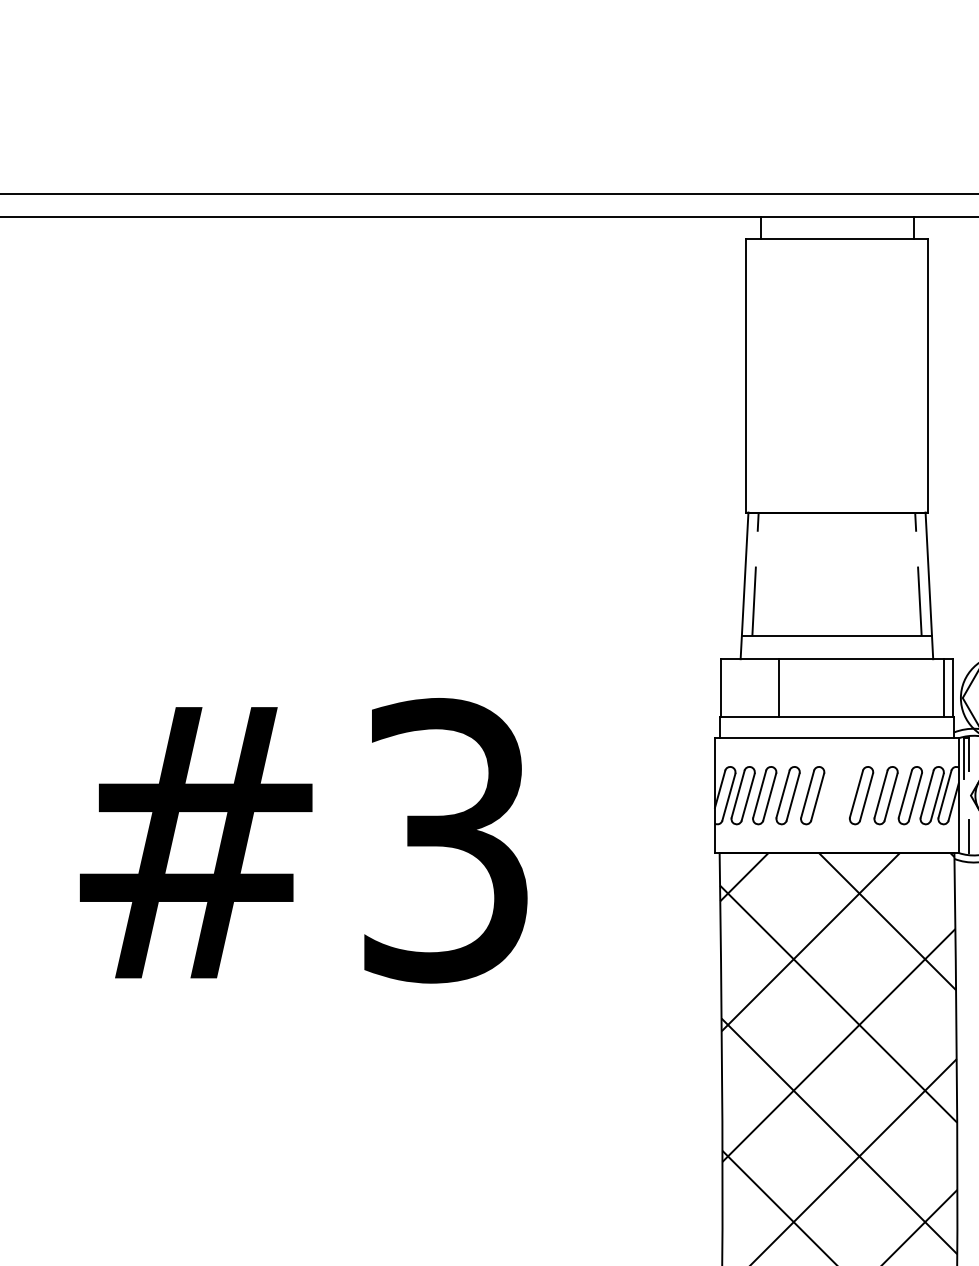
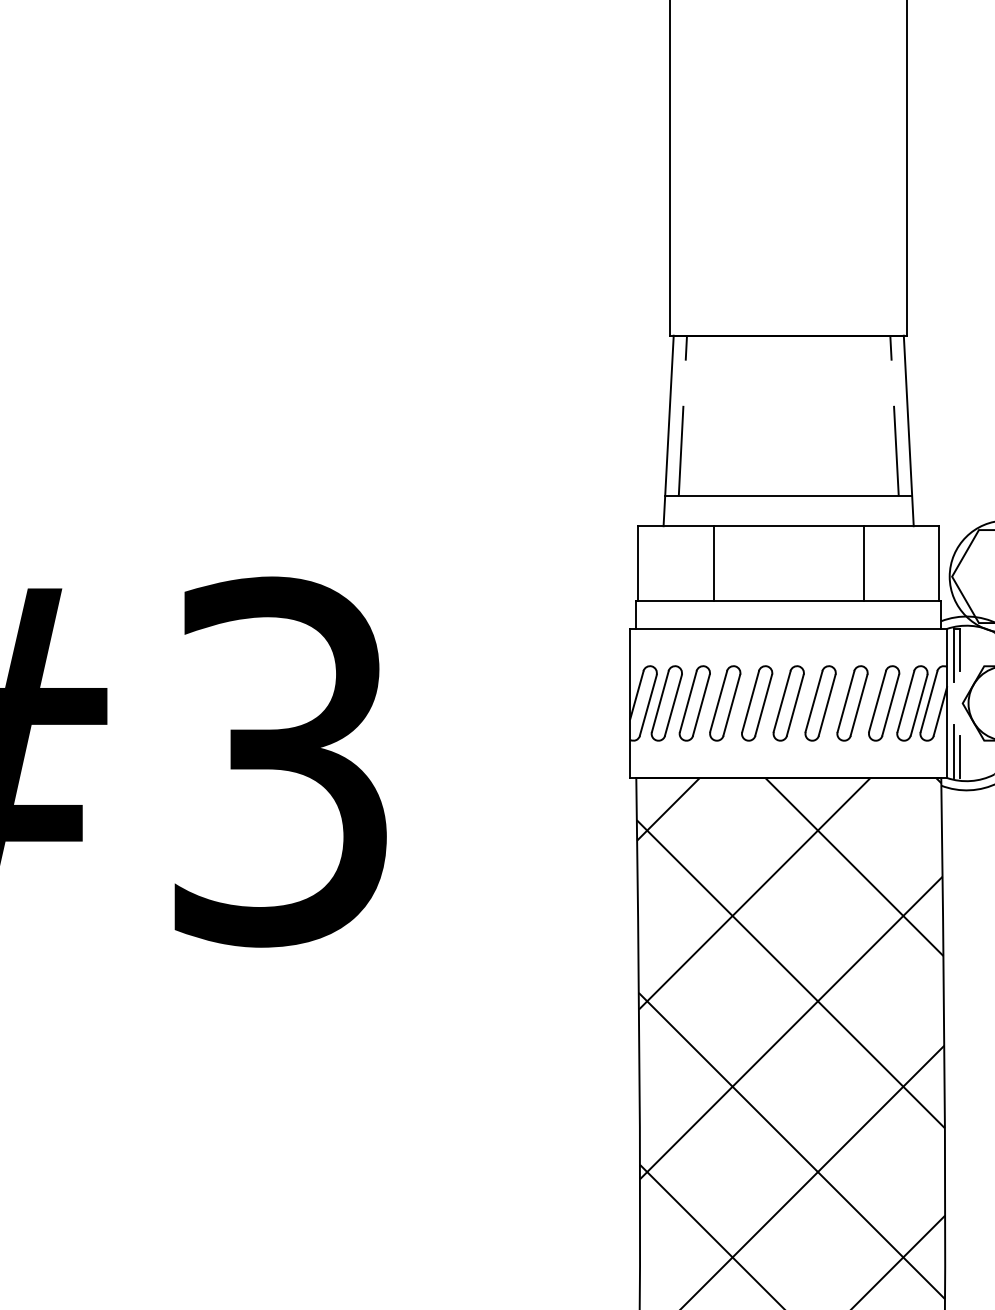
line: (943, 687) -> (863, 562), moved
part: (836, 795) -> (788, 703), added
line: (964, 832) -> (954, 751), added

